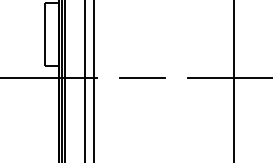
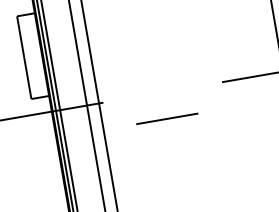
line: (142, 77) -> (167, 118), moved

